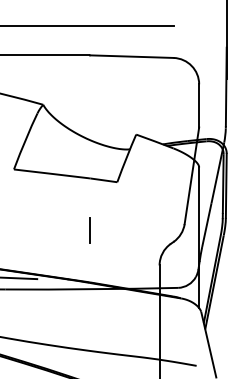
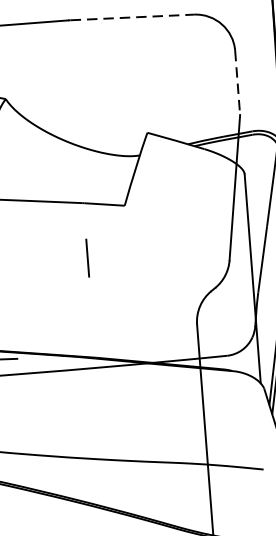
line: (132, 56) -> (132, 17), solid -> dashed
line: (199, 105) -> (238, 82), solid -> dashed
line: (89, 230) -> (87, 258), moved

